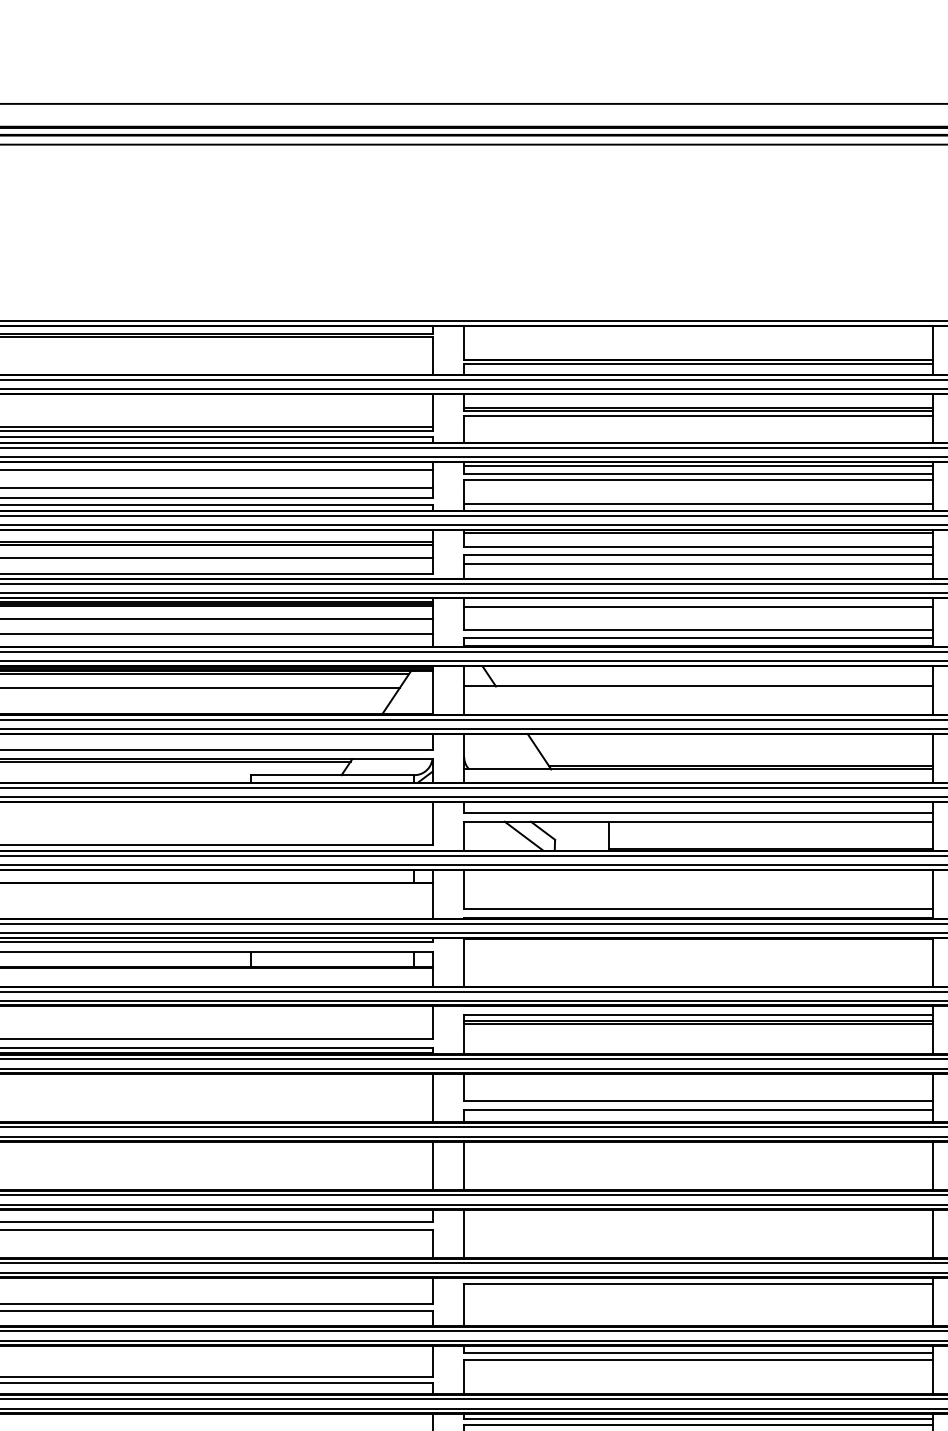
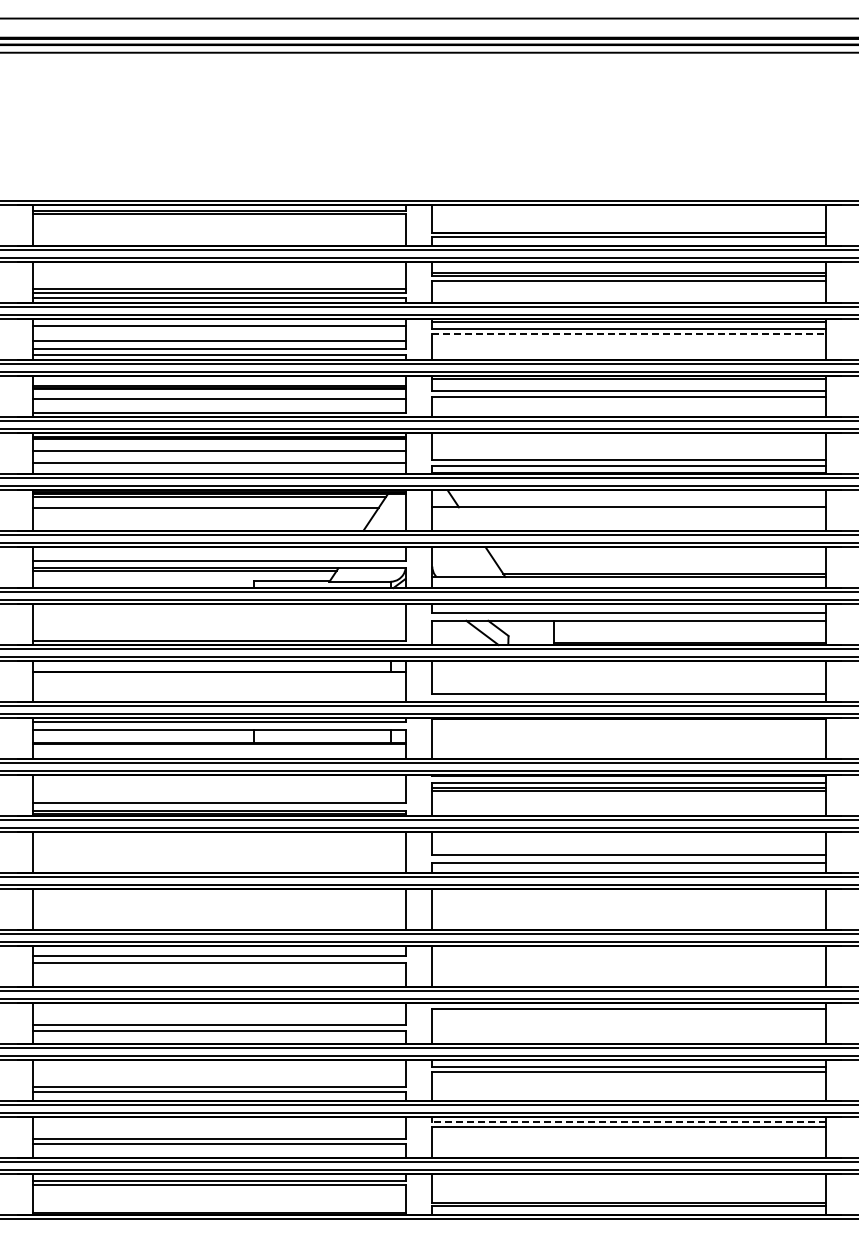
line: (698, 480) -> (628, 334), solid -> dashed
line: (698, 504) -> (628, 354), removed
line: (698, 563) -> (628, 404), removed
line: (698, 606) -> (628, 440), removed
line: (698, 1419) -> (628, 1122), solid -> dashed

